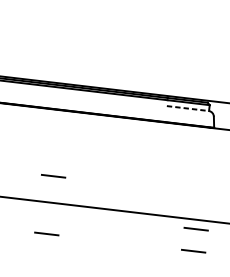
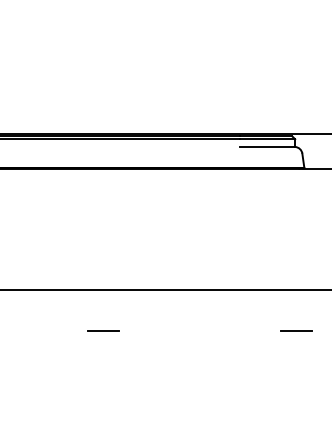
line: (187, 108) -> (267, 147), dashed -> solid
line: (53, 175) -> (103, 254), removed
line: (196, 228) -> (296, 301), removed

